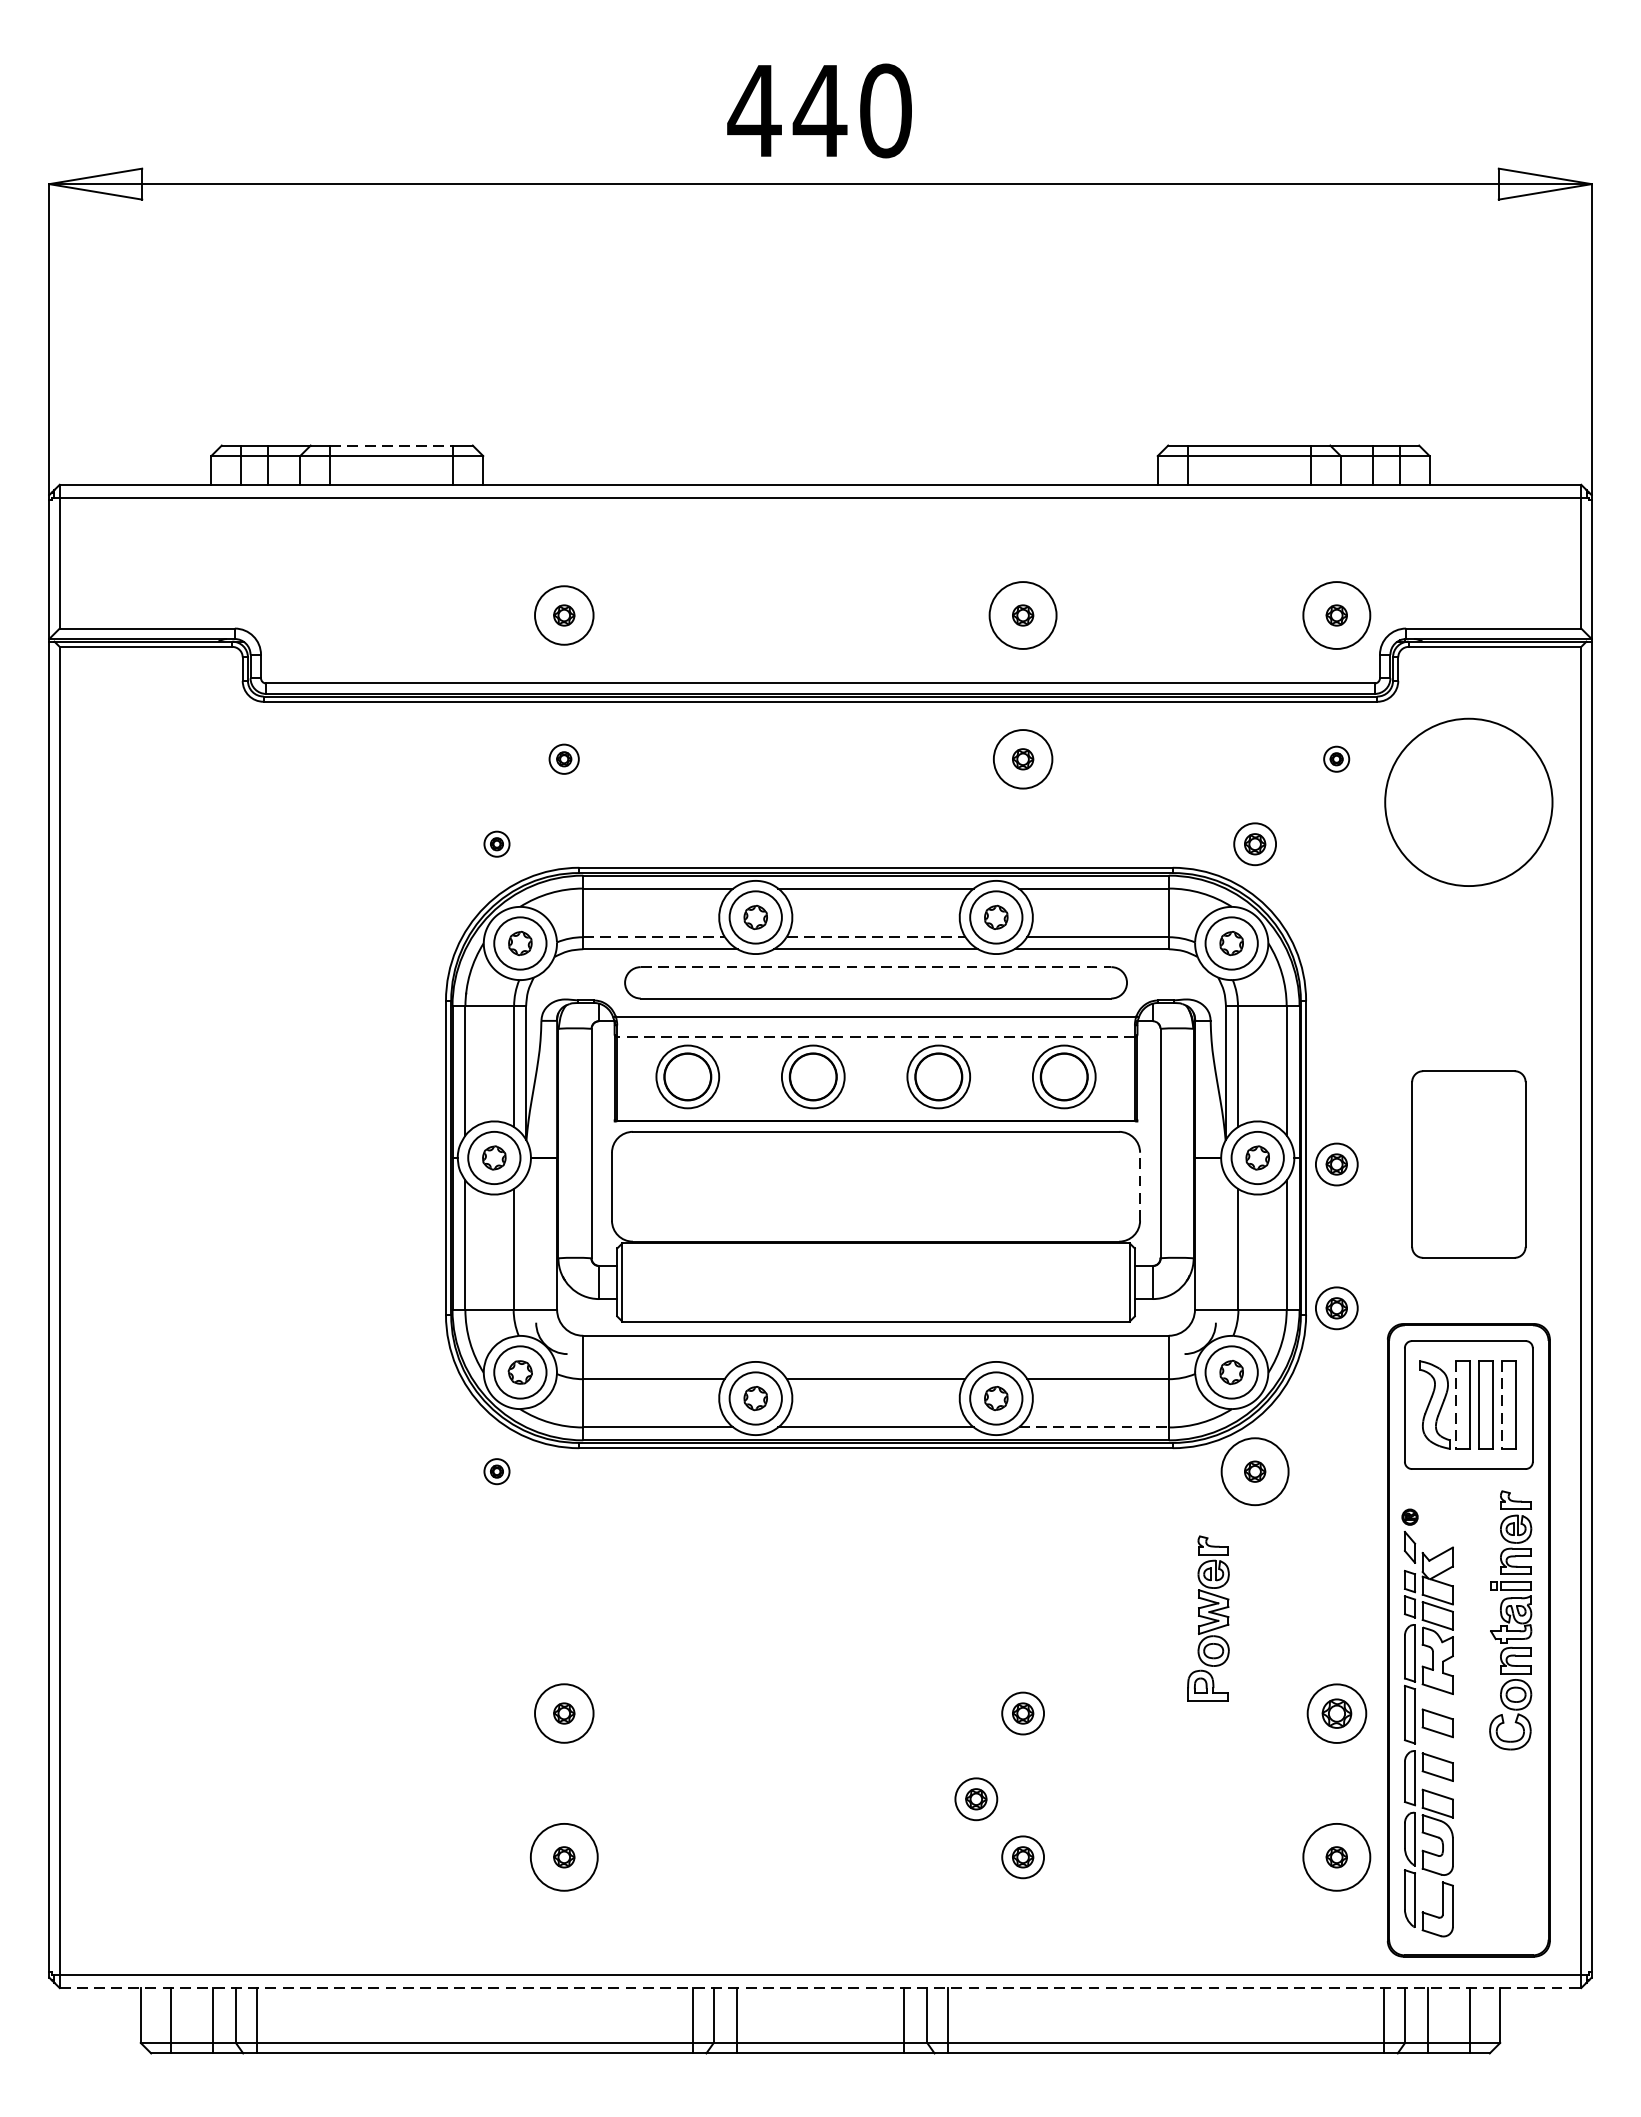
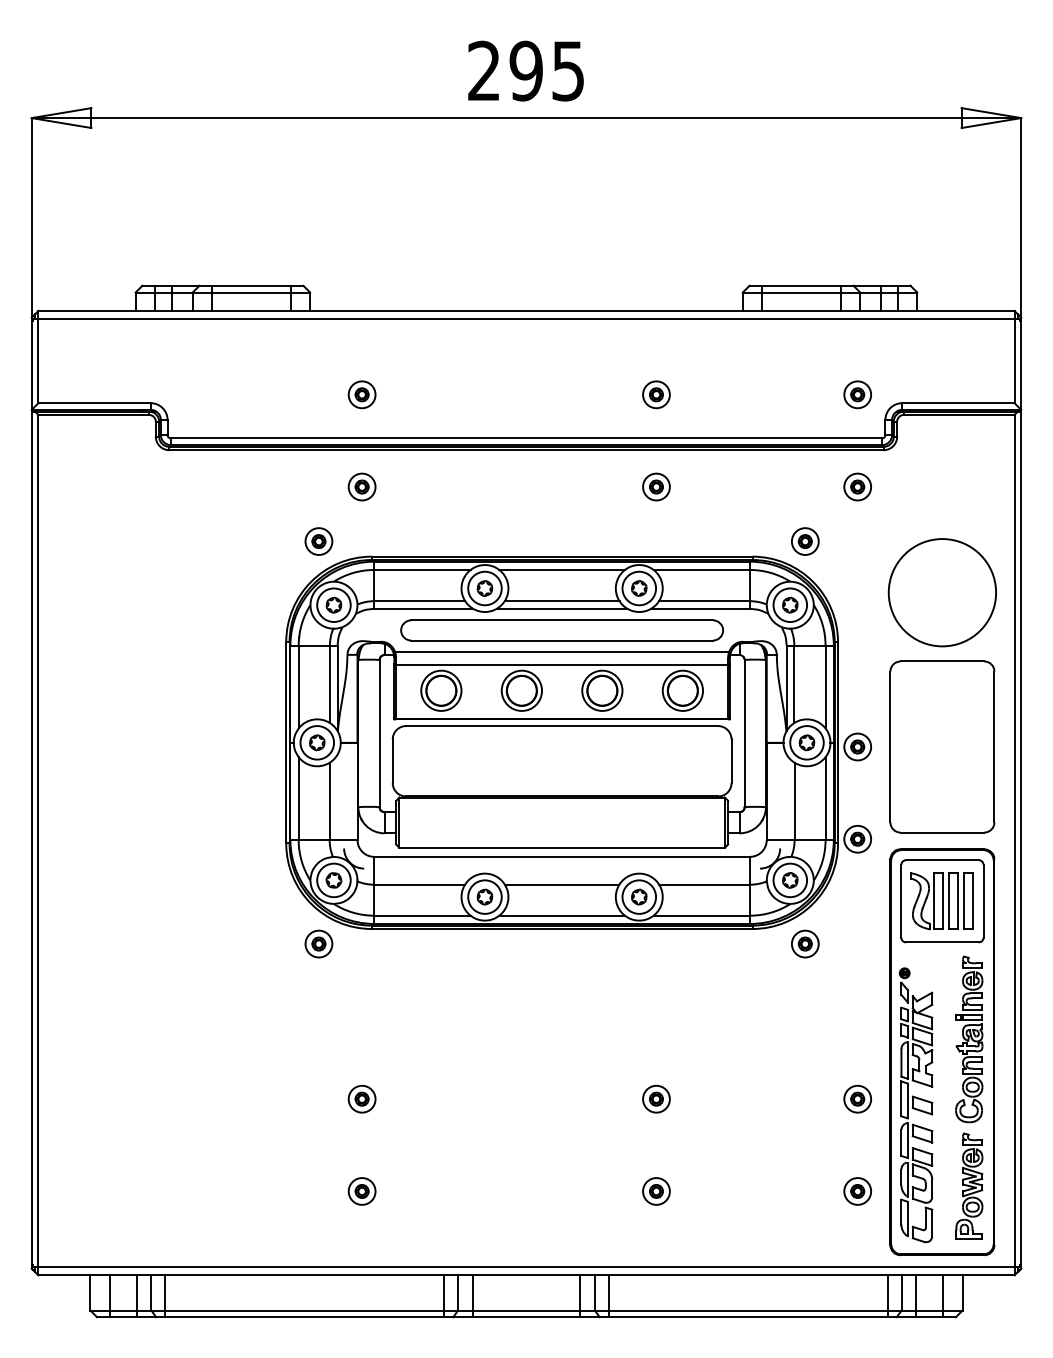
text: (818, 109) -> (525, 70), 440 -> 295
line: (391, 445) -> (251, 285), dashed -> solid
circle: (563, 615) -> (361, 394), size x0.71
circle: (1023, 615) -> (656, 394), size x0.62
circle: (1336, 615) -> (857, 394), size x0.62
part: (563, 758) -> (361, 486), size x1.43
circle: (1023, 758) -> (656, 486), size x0.71
part: (1336, 758) -> (857, 486), size x1.67
circle: (1467, 802) -> (941, 592), moved
part: (496, 844) -> (318, 541), size x1.67
line: (655, 937) -> (420, 601), dashed -> solid
line: (876, 937) -> (562, 601), dashed -> solid
line: (876, 967) -> (562, 620), dashed -> solid
line: (875, 1037) -> (561, 665), dashed -> solid
part: (1468, 1163) -> (942, 746), size x1.43
line: (1140, 1187) -> (731, 761), dashed -> solid
line: (1456, 1405) -> (934, 901), dashed -> solid
line: (1501, 1405) -> (963, 901), dashed -> solid
line: (1094, 1427) -> (702, 915), dashed -> solid
part: (496, 1470) -> (318, 943), size x1.67
circle: (1253, 1470) -> (804, 943), size x0.62
part: (1208, 1617) -> (969, 1185), moved
circle: (563, 1712) -> (361, 1098), size x0.71
part: (1336, 1712) -> (857, 1098), size x0.71
part: (976, 1798) -> (626, 1153), removed
circle: (563, 1857) -> (361, 1191), size x0.62
circle: (1336, 1857) -> (857, 1191), size x0.62
line: (820, 1988) -> (526, 1275), dashed -> solid

